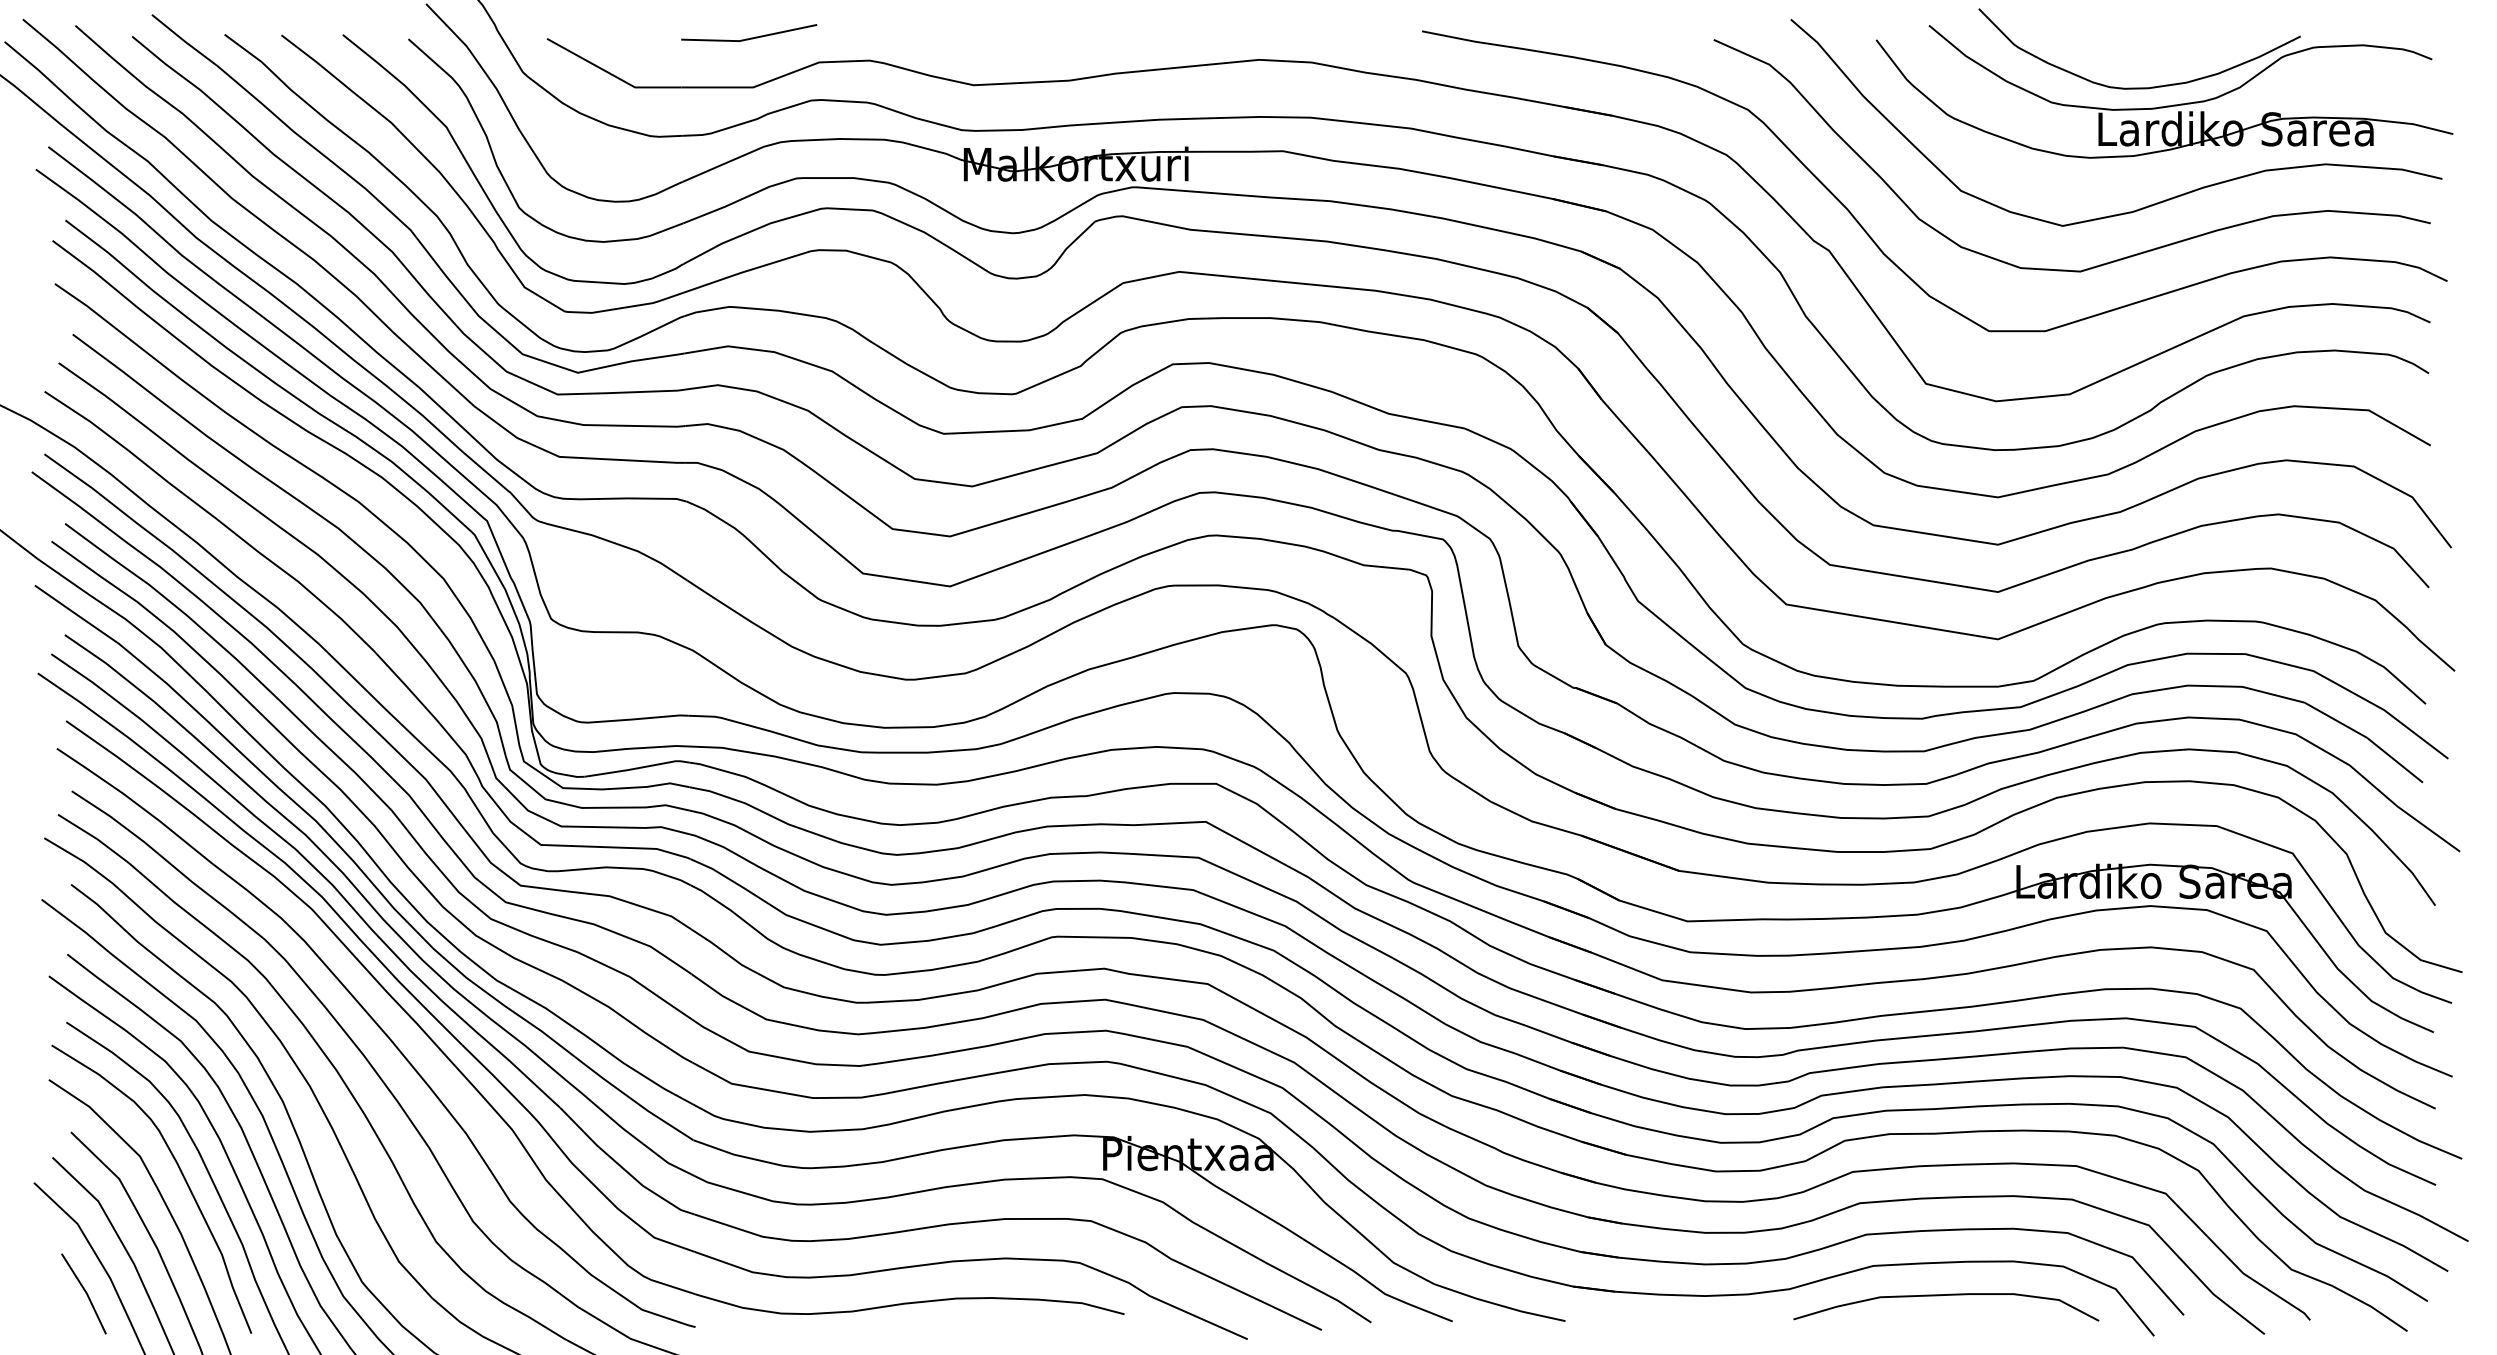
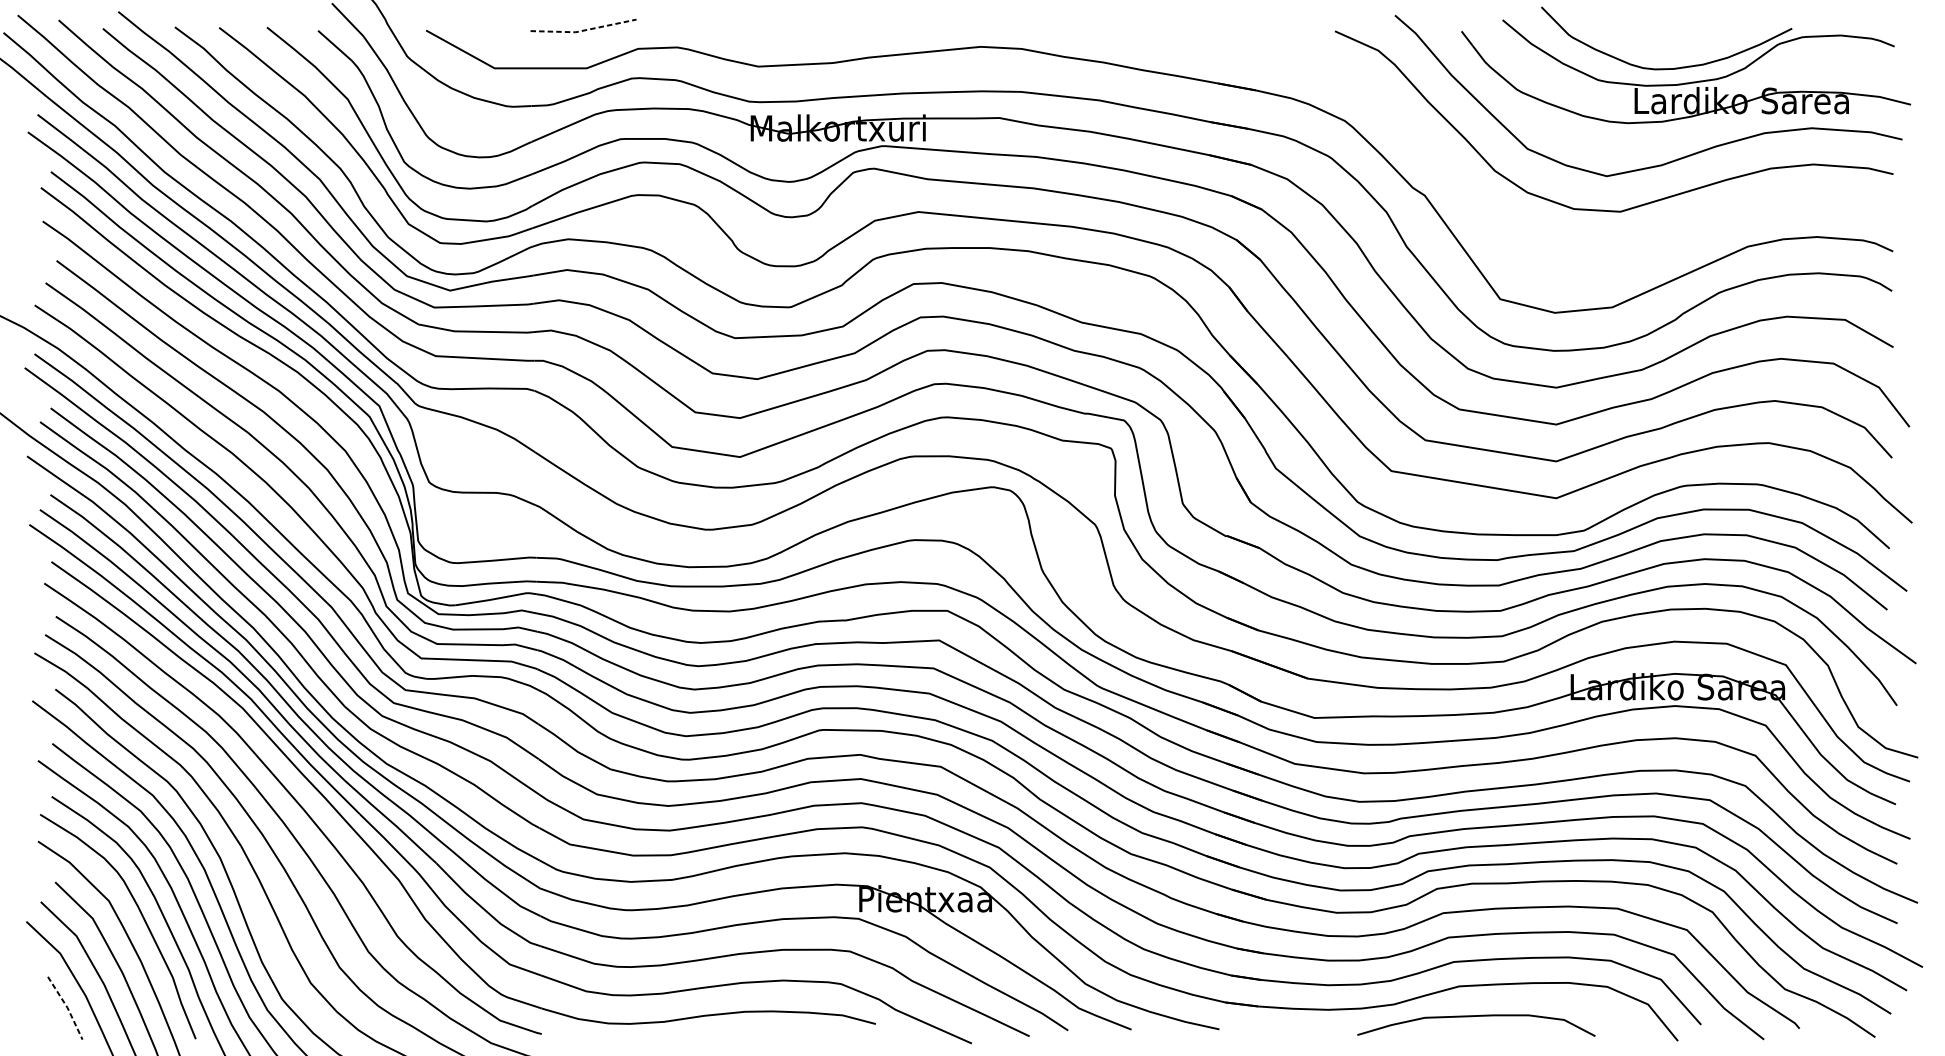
line: (749, 39) -> (583, 30), solid -> dashed
curve: (1869, 234) -> (1456, 182), removed
line: (86, 1293) -> (67, 1007), solid -> dashed
curve: (1946, 1295) -> (1476, 1016), moved

